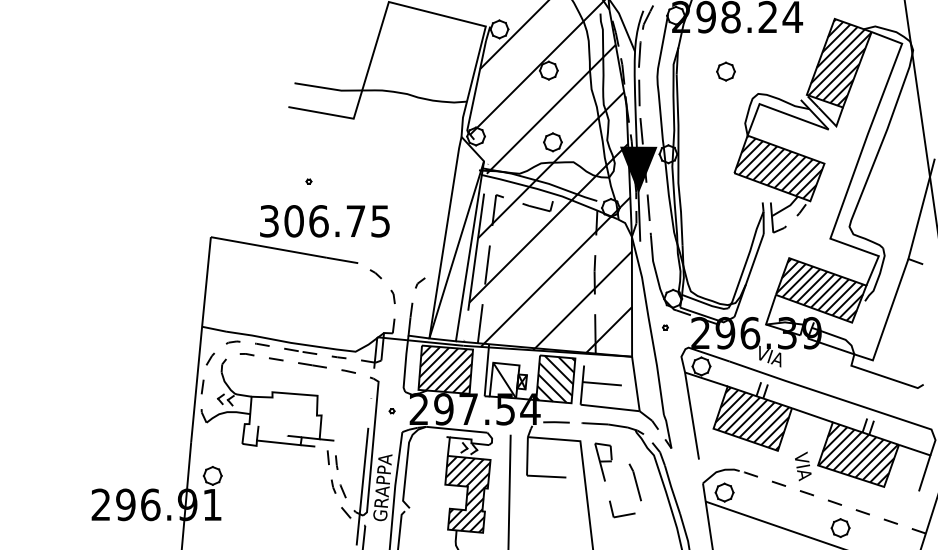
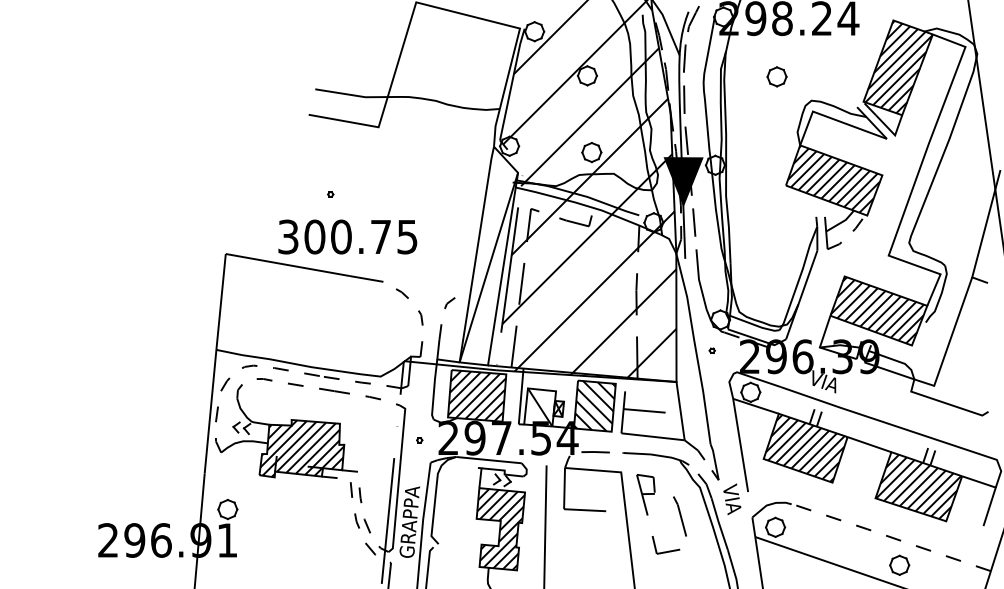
text: (318, 221) -> (340, 237), 306.75 -> 300.75
hatch: (282, 418) -> (302, 448), added
text: (803, 466) -> (732, 499), moved

